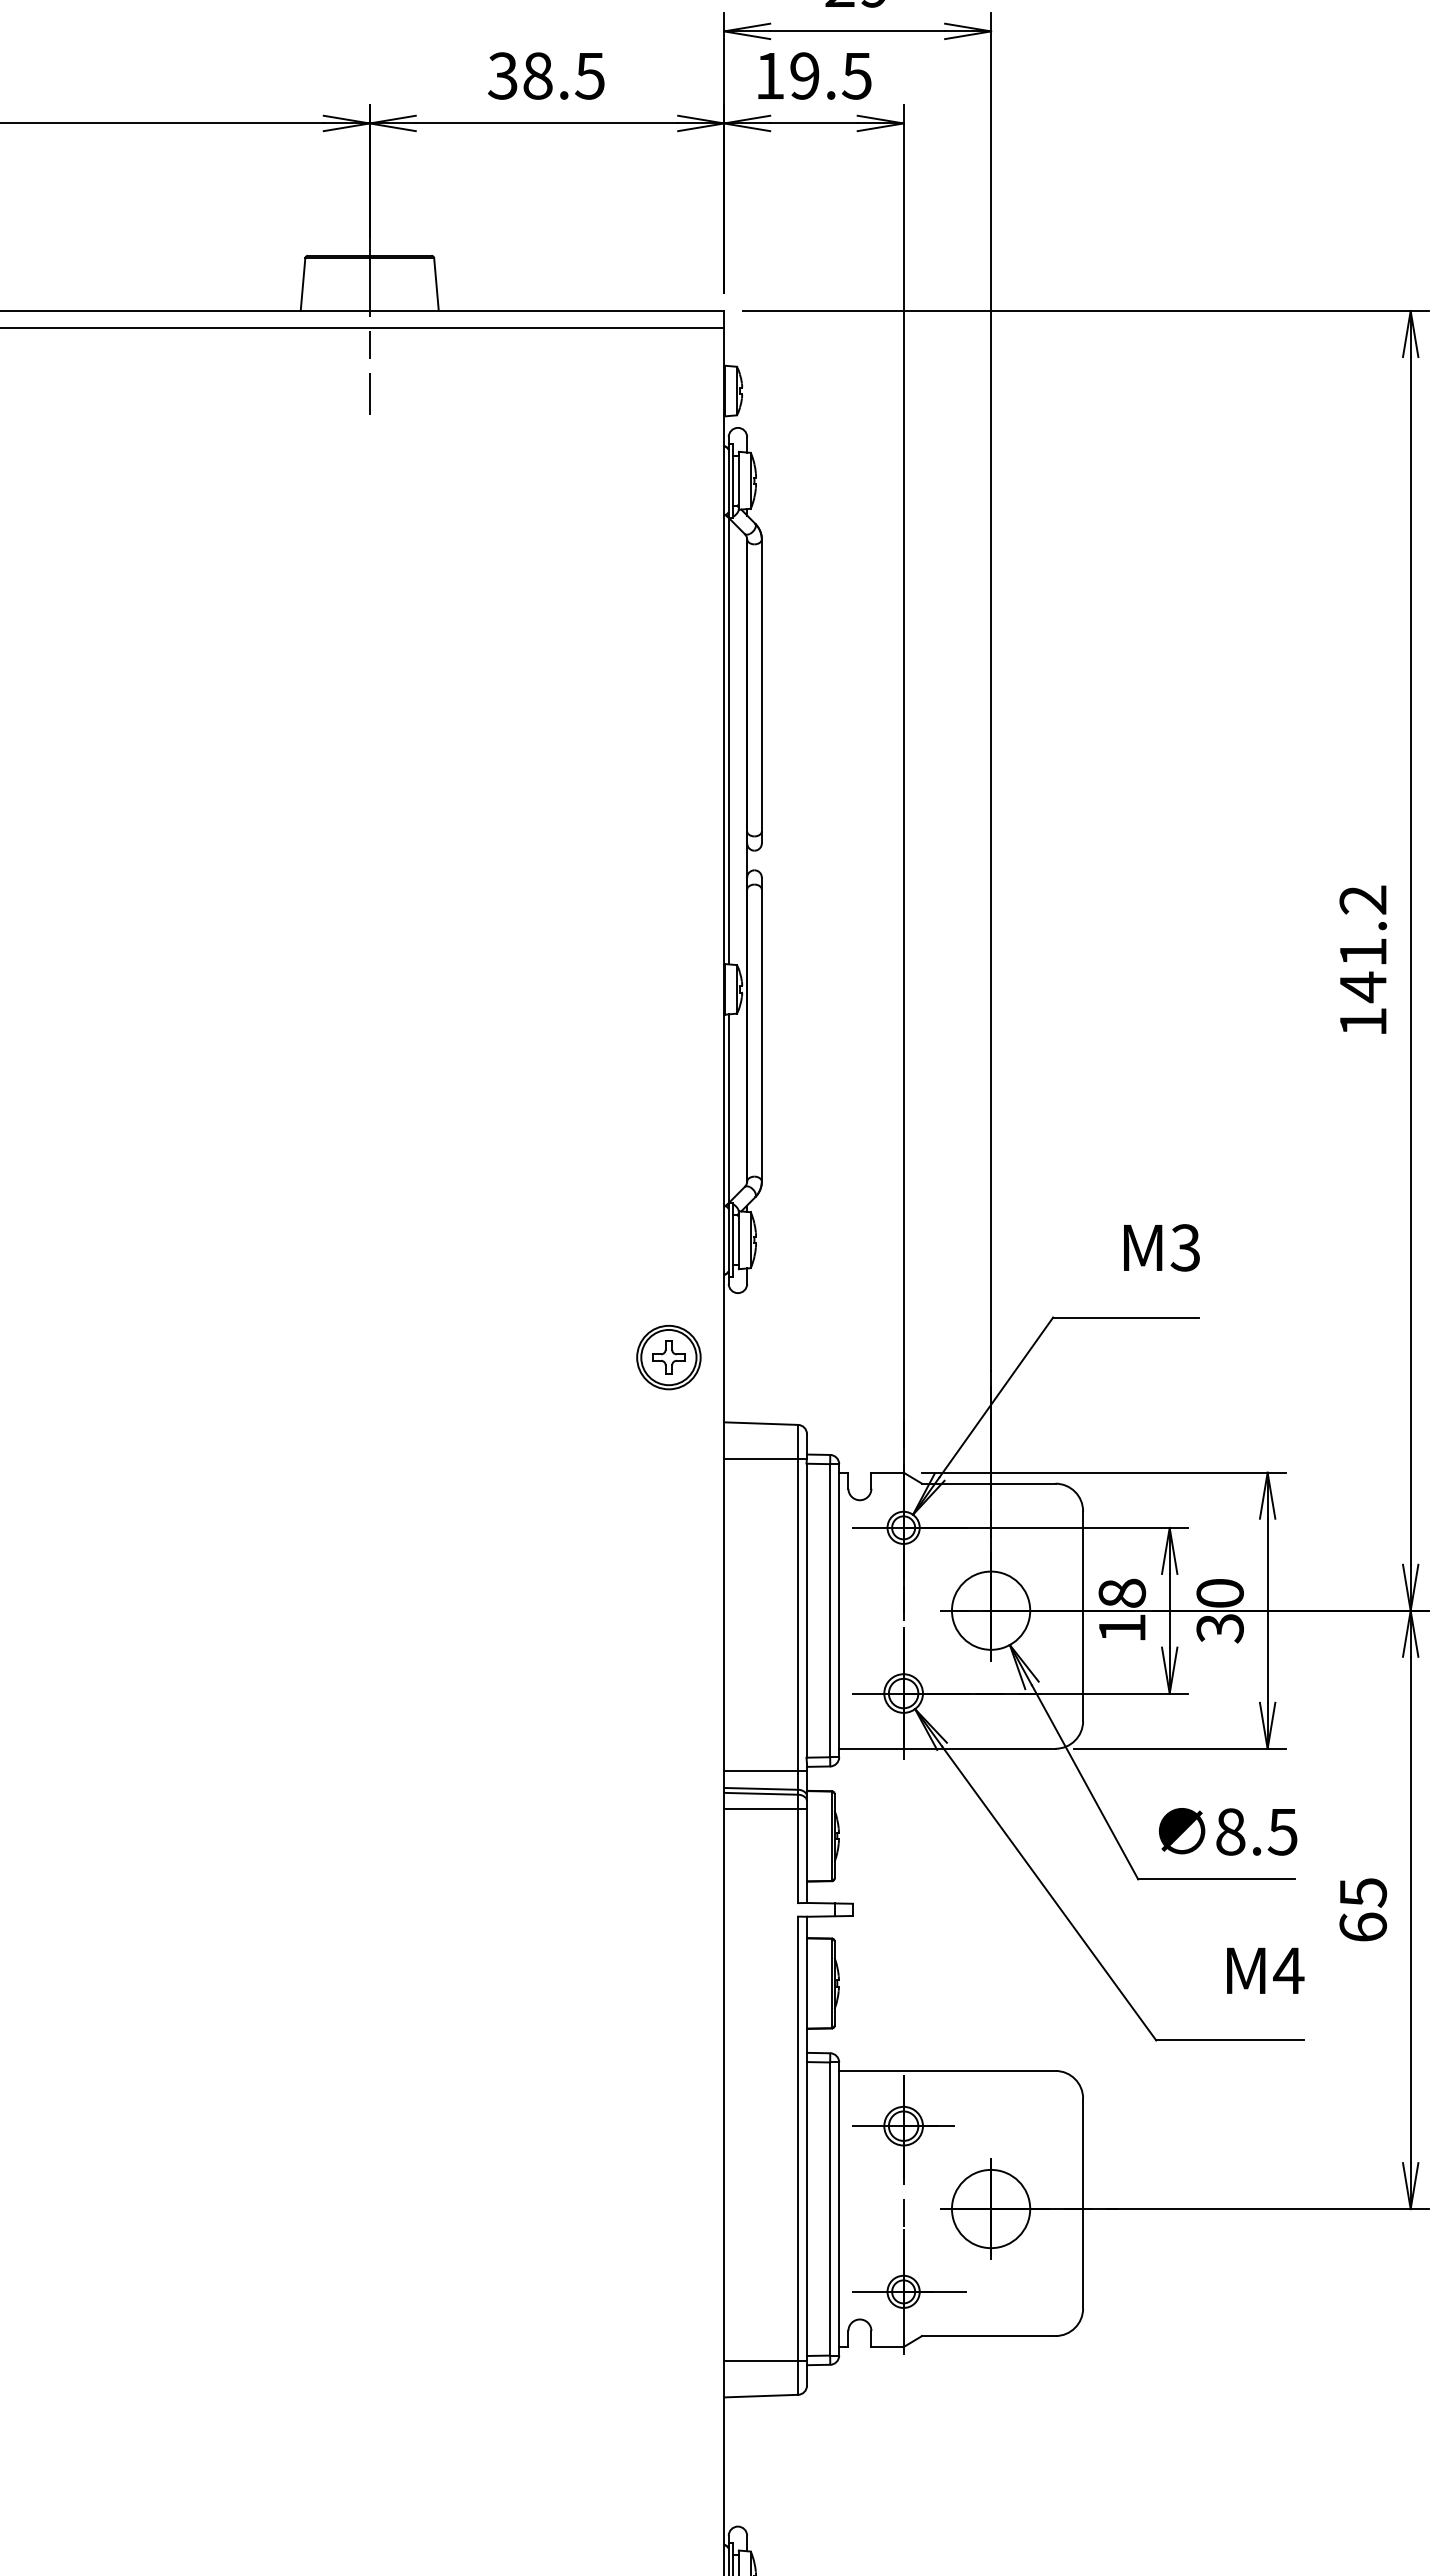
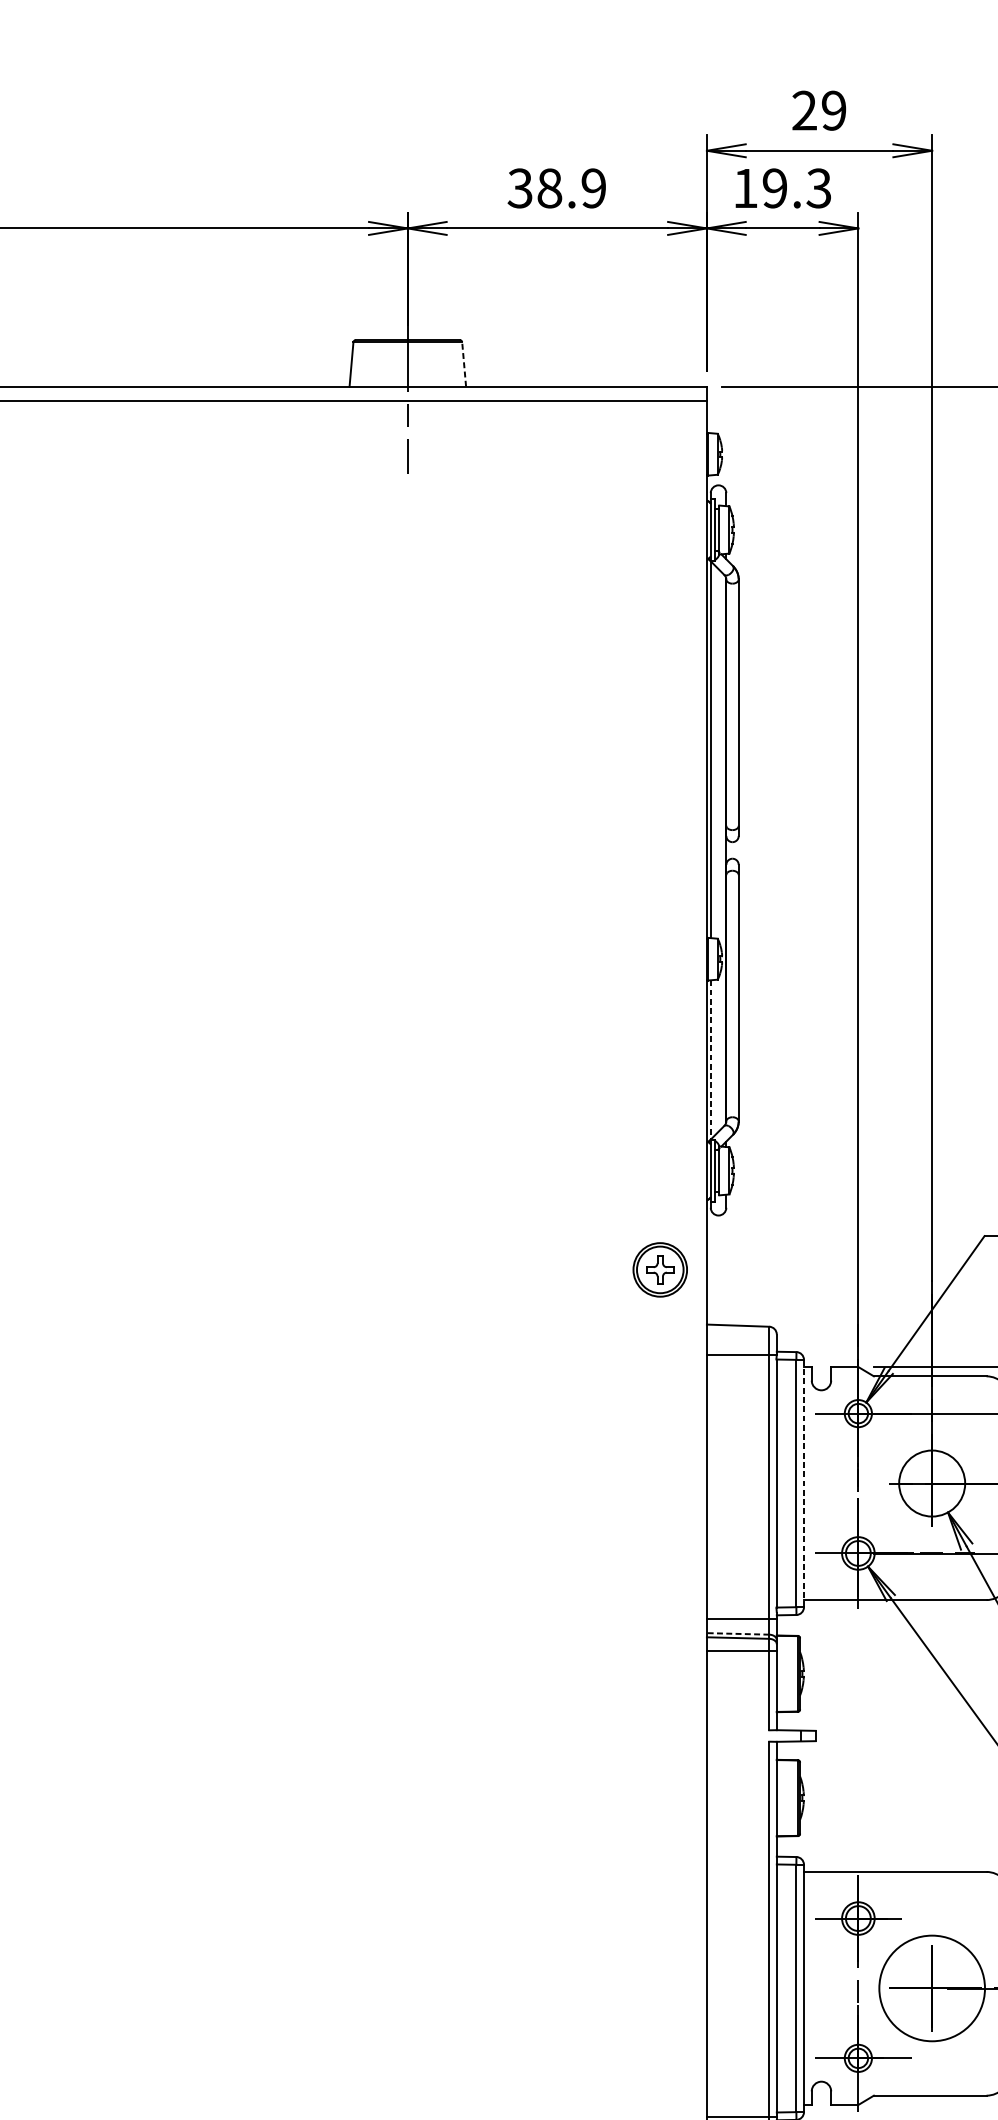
text: (589, 75) -> (593, 187), 38.5 -> 38.9
text: (856, 75) -> (818, 187), 19.5 -> 19.3
line: (436, 284) -> (464, 364), solid -> dashed
line: (728, 1109) -> (710, 1060), solid -> dashed
line: (839, 1610) -> (804, 1483), solid -> dashed
line: (761, 1788) -> (738, 1633), solid -> dashed
circle: (990, 2208) -> (931, 1988), size x1.6

